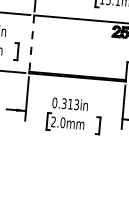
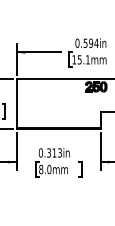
line: (31, 43) -> (16, 103), dashed -> solid
text: (53, 121) -> (41, 169), 2.0mm -> 8.0mm

